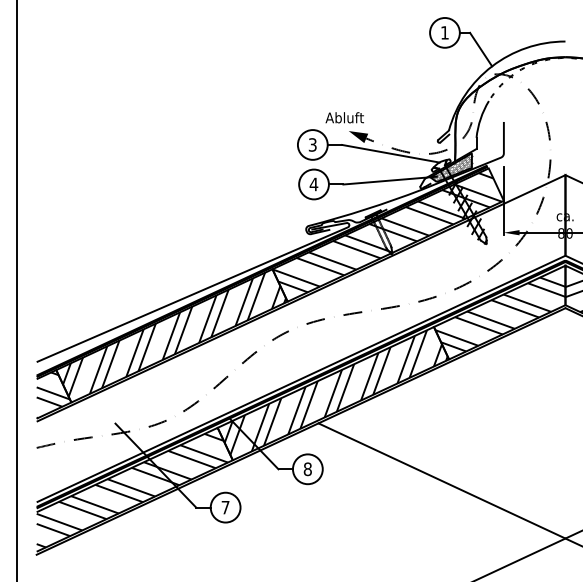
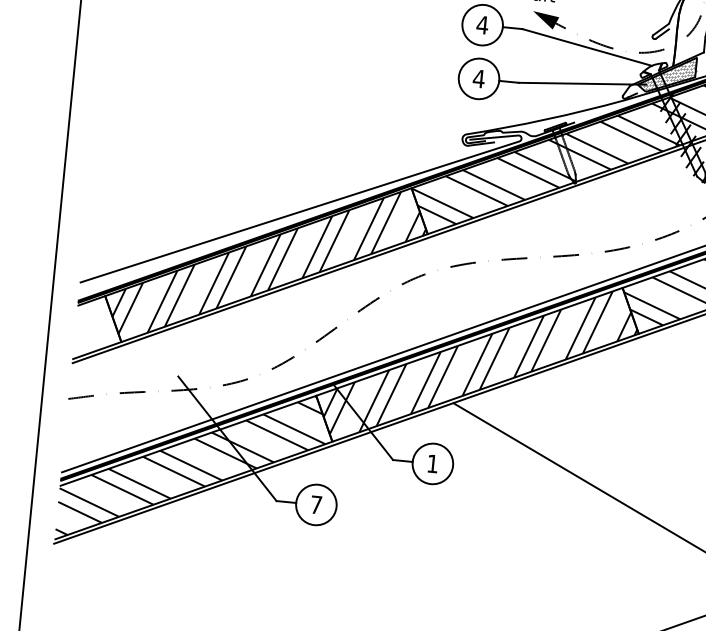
text: (312, 144) -> (482, 24), 3 -> 4
hatch: (53, 395) -> (98, 330), removed
text: (307, 469) -> (432, 464), 8 -> 1

